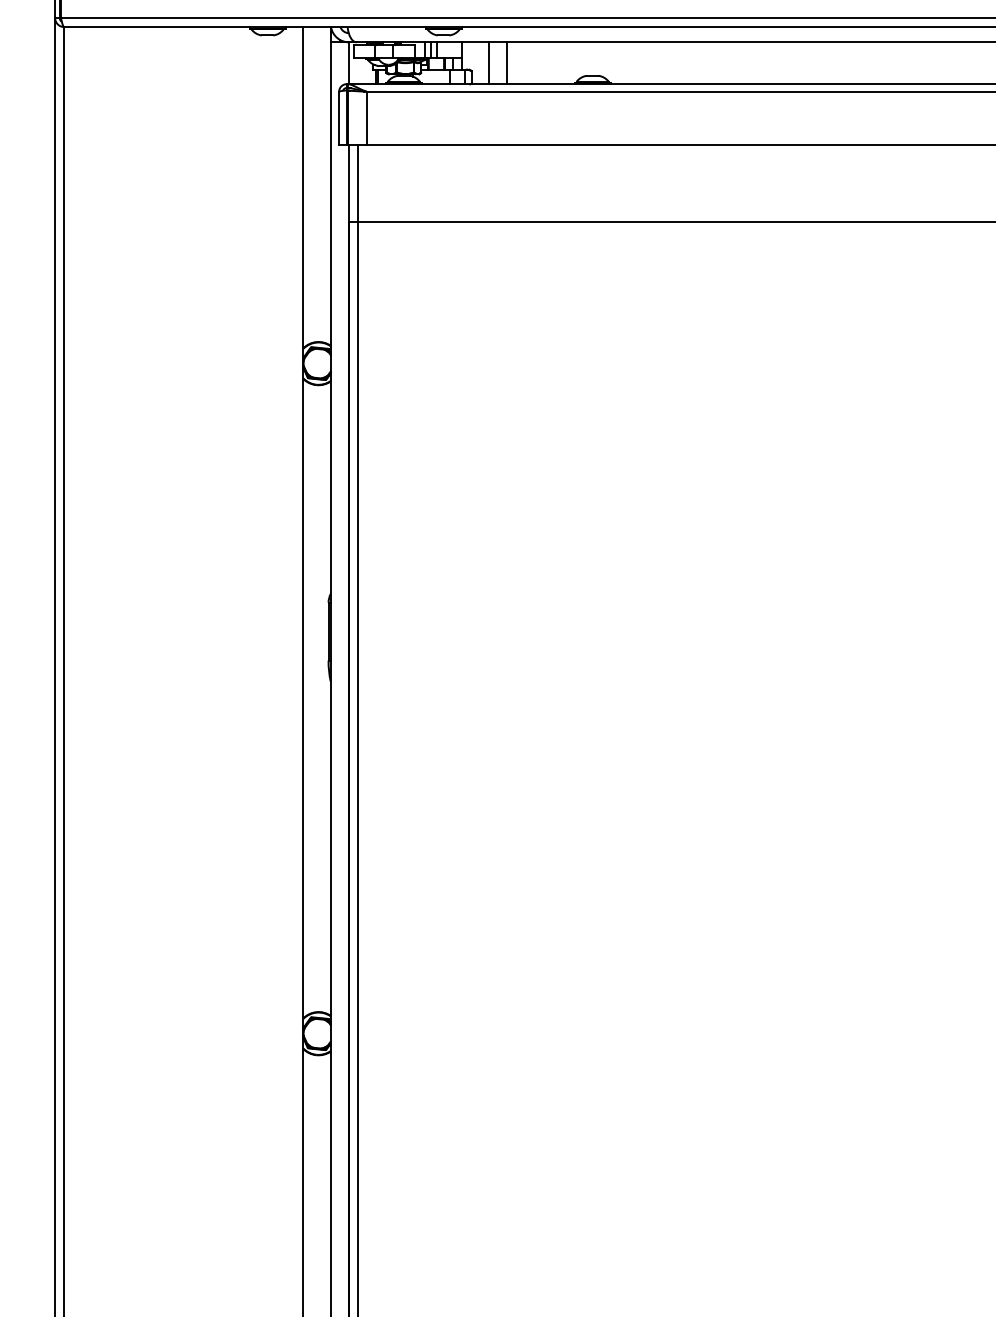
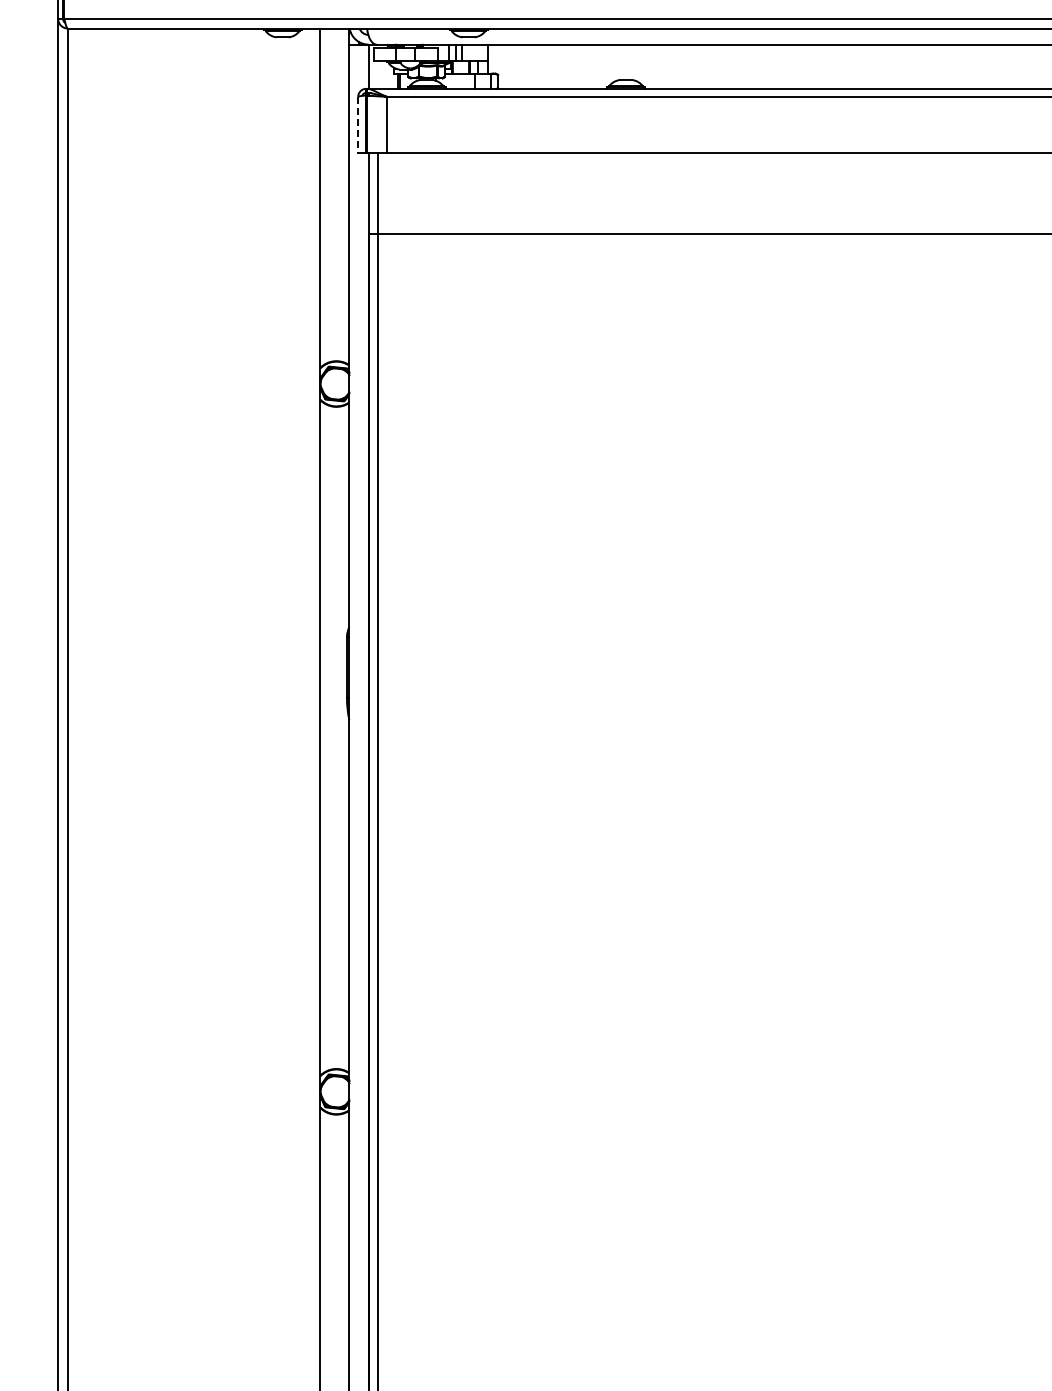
line: (489, 63) -> (516, 66), removed
line: (506, 63) -> (535, 66), removed
line: (339, 118) -> (358, 125), solid -> dashed

